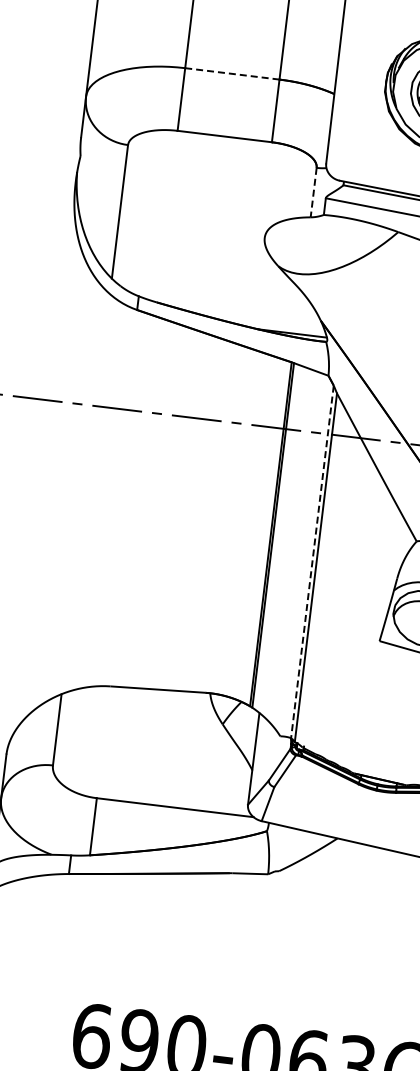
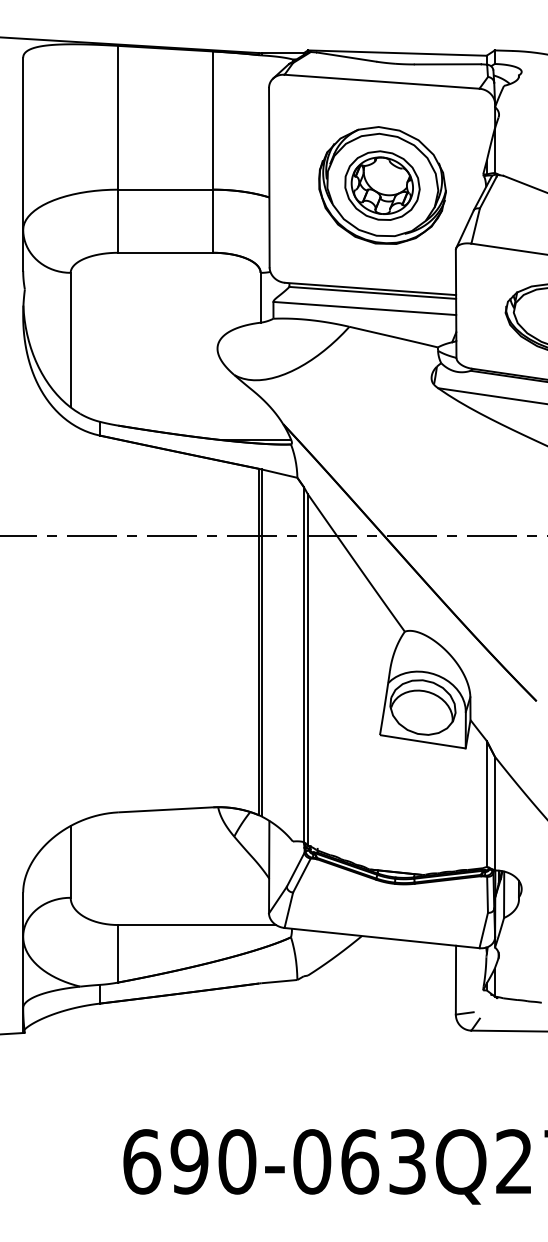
line: (232, 73) -> (165, 189), dashed -> solid
line: (313, 192) -> (260, 297), dashed -> solid
line: (312, 561) -> (303, 664), dashed -> solid

